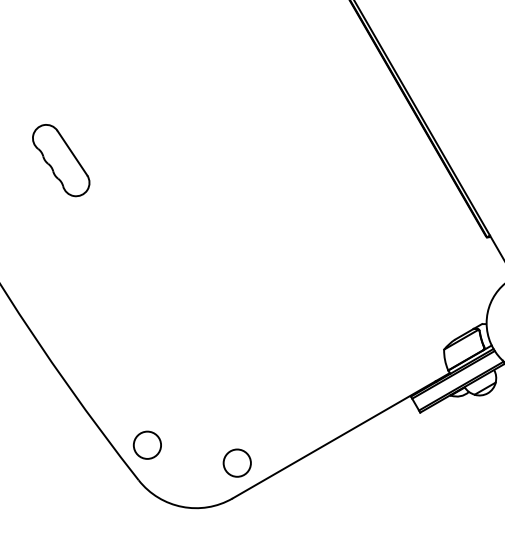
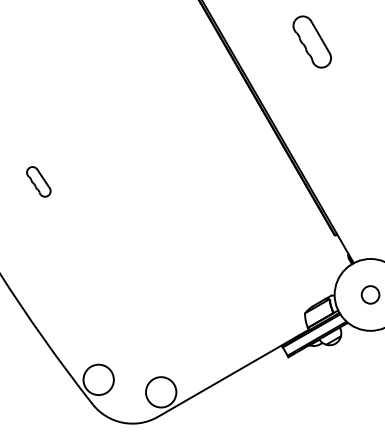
part: (60, 160) -> (38, 181), size x0.6
circle: (147, 444) -> (98, 379), size x1.6
circle: (236, 461) -> (160, 391), size x1.6

